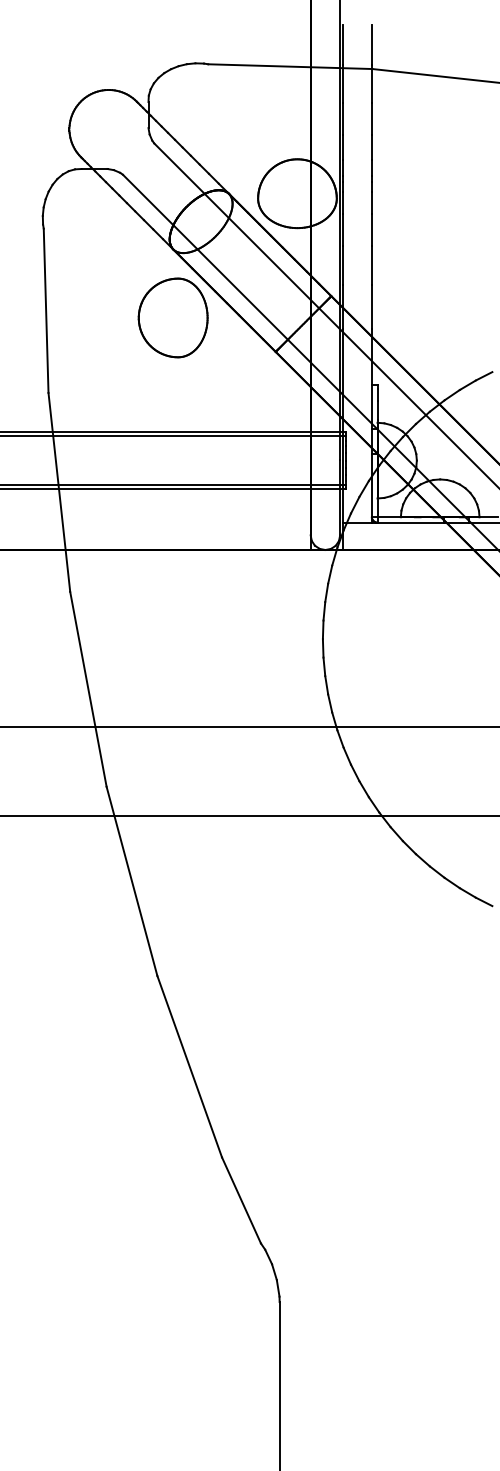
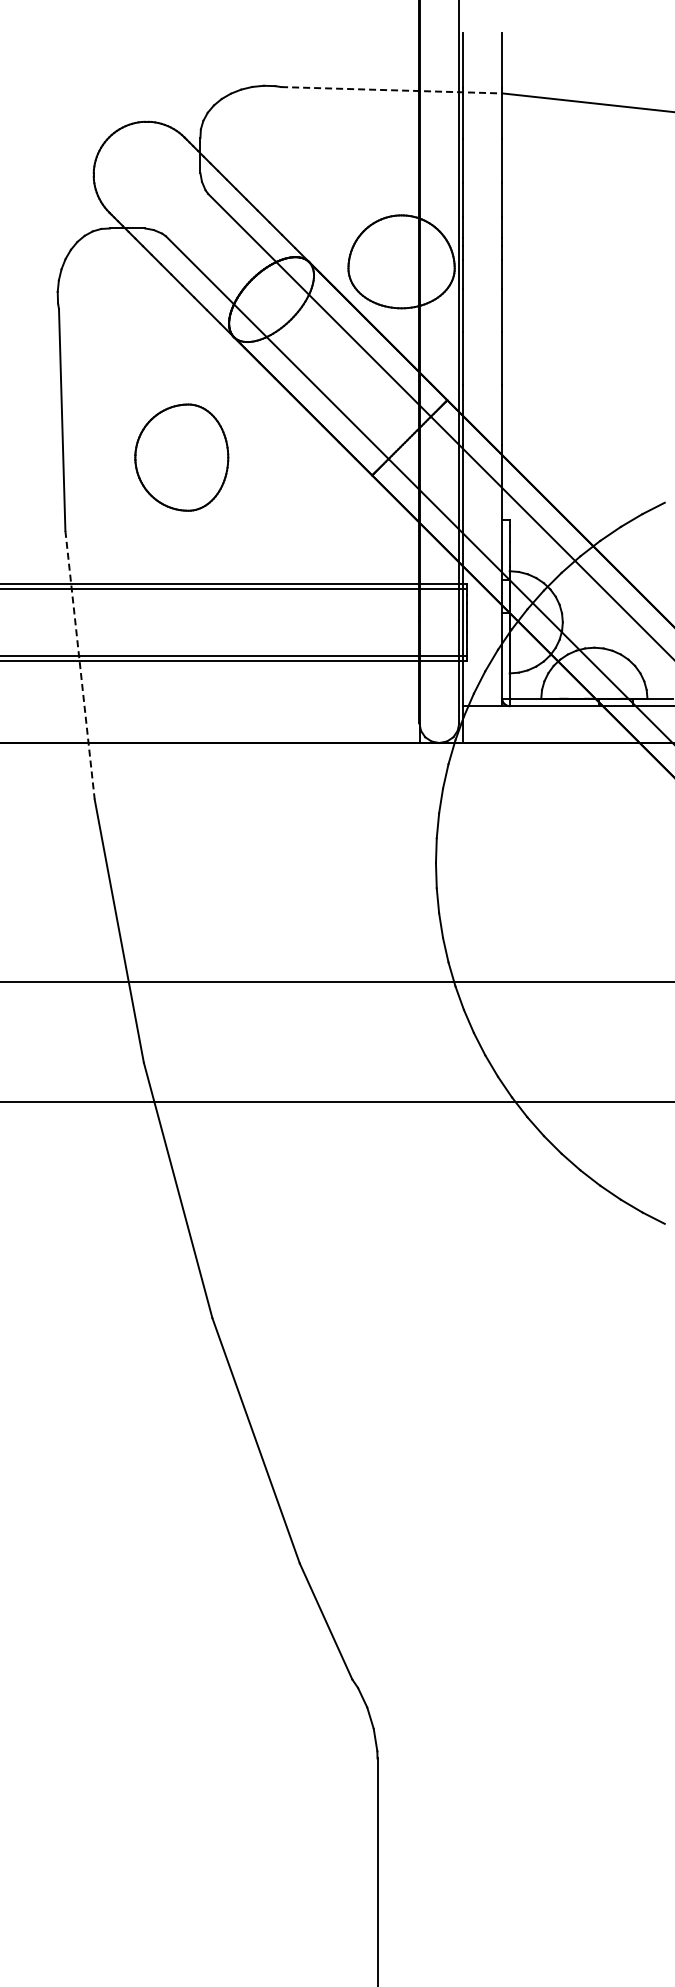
line: (289, 66) -> (391, 90), solid -> dashed
part: (172, 317) -> (181, 457), moved
line: (59, 492) -> (80, 665), solid -> dashed

